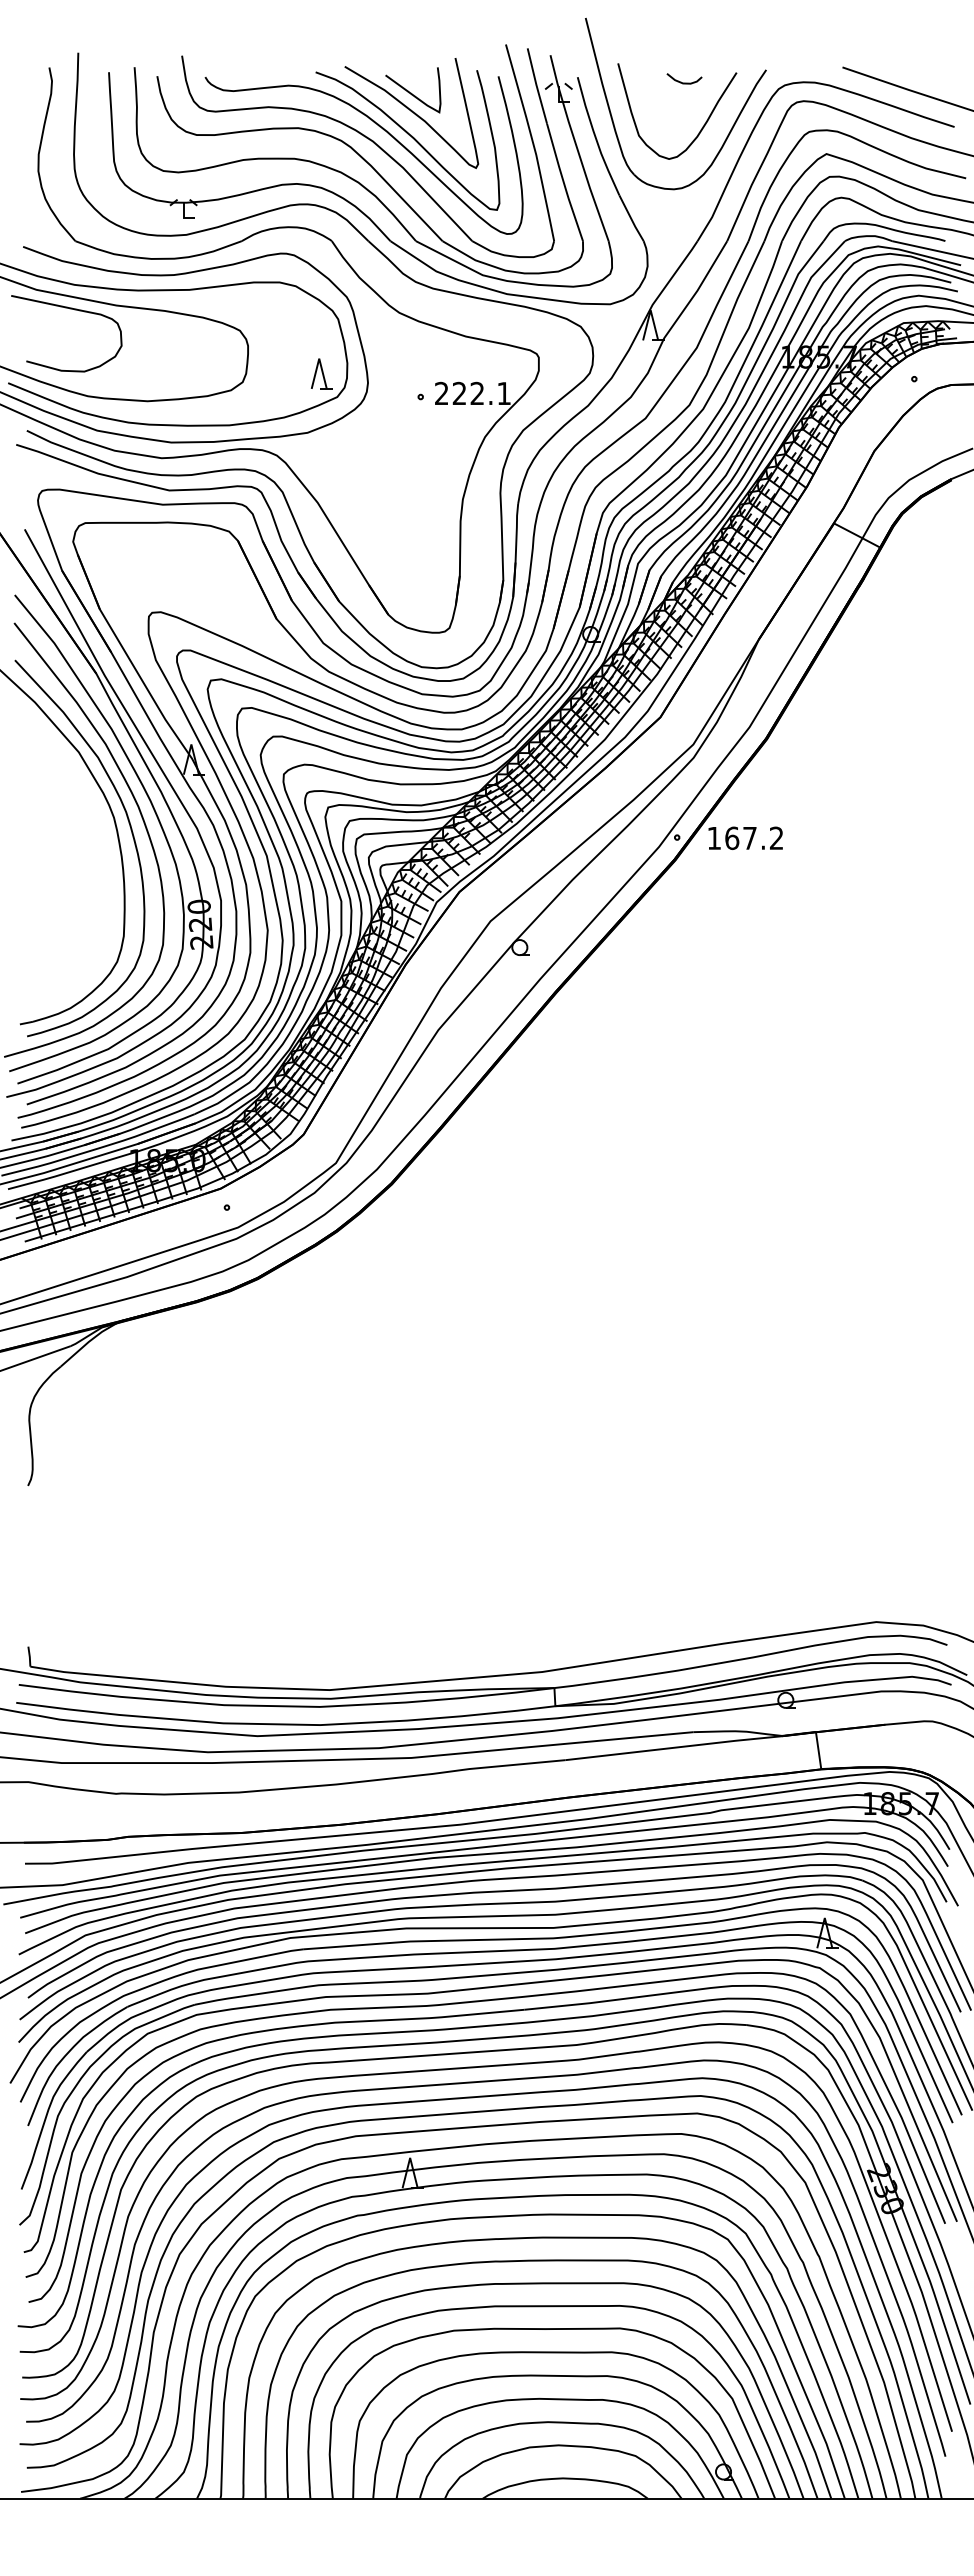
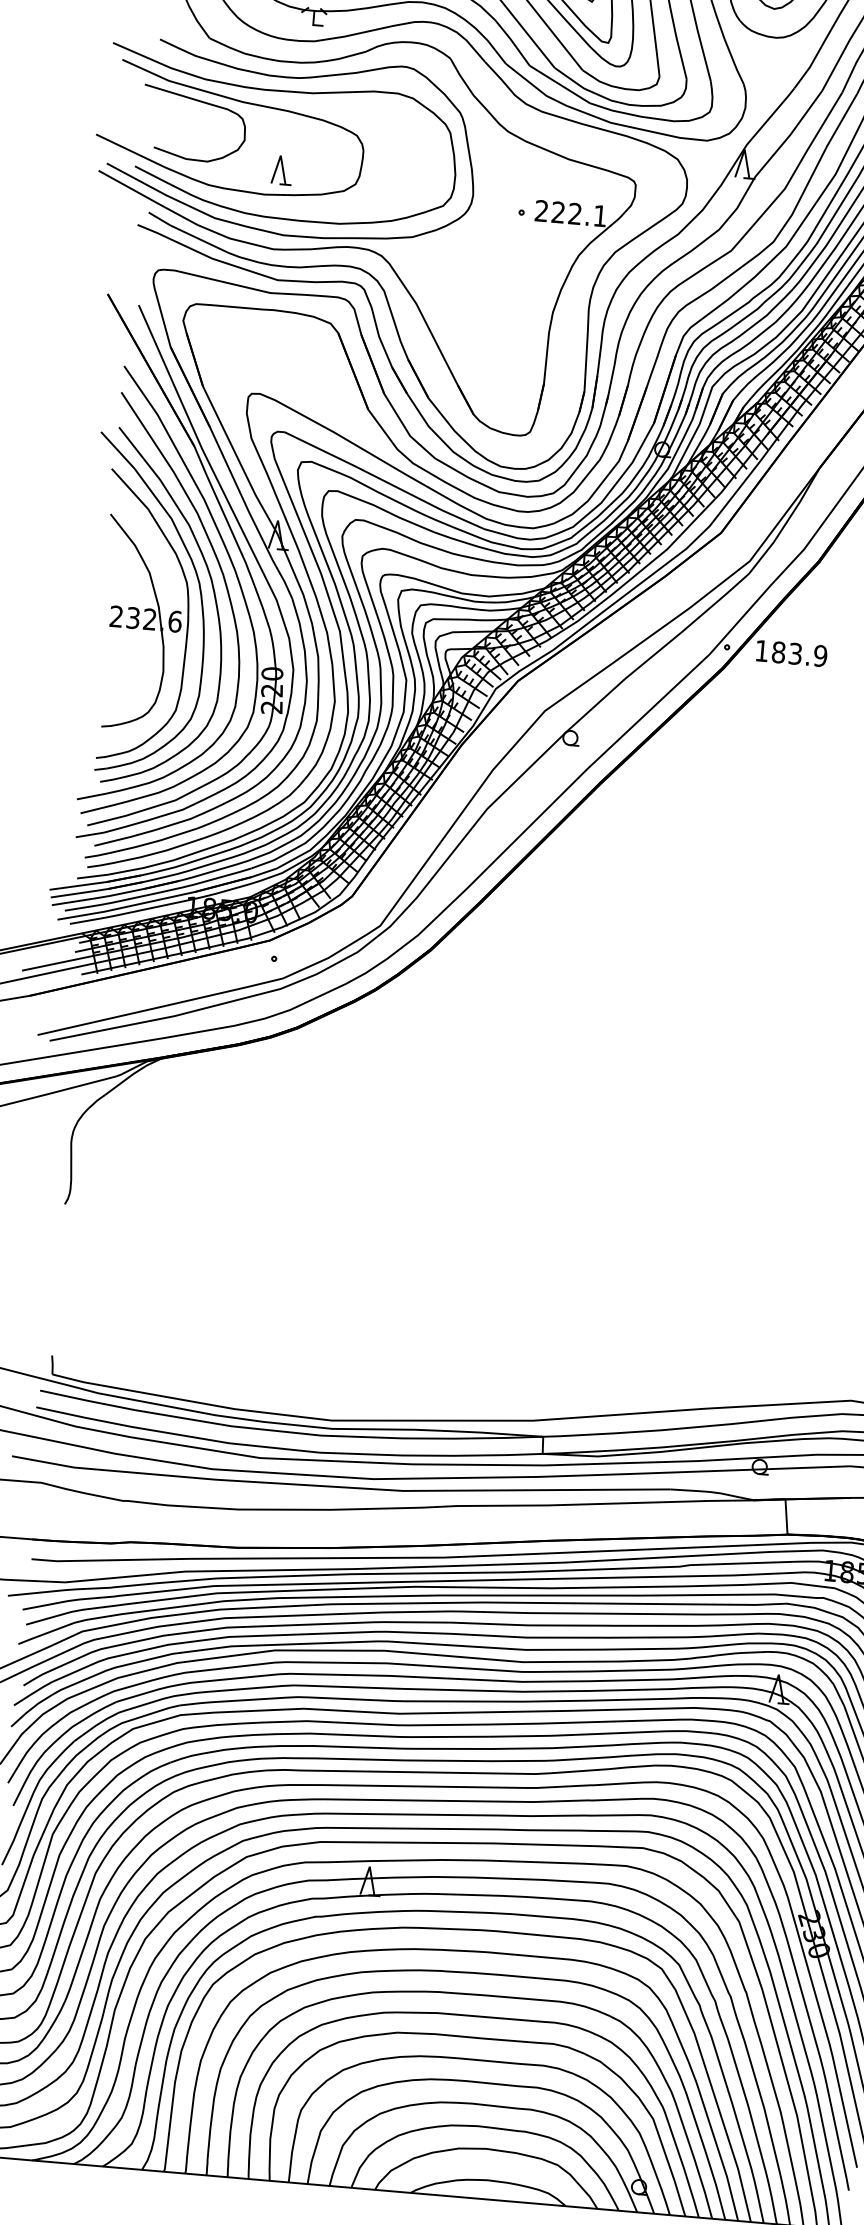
part: (321, 373) -> (281, 169), moved
text: (754, 838) -> (799, 654), 167.2 -> 183.9
part: (58, 858) -> (143, 617), added

